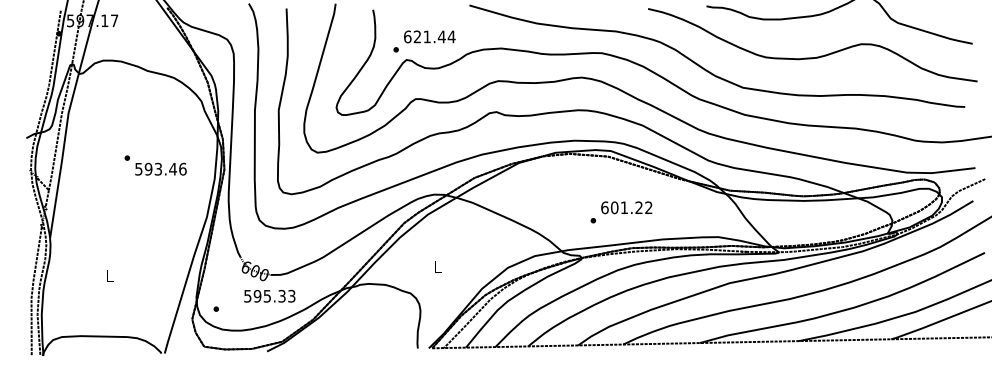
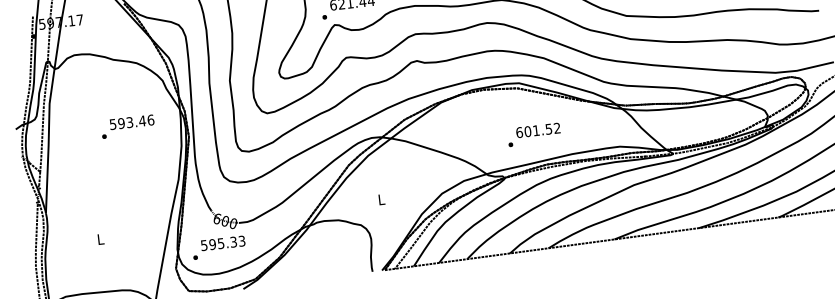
text: (160, 168) -> (131, 121), moved
text: (638, 207) -> (548, 129), 601.22 -> 601.52
text: (269, 295) -> (222, 242), moved

